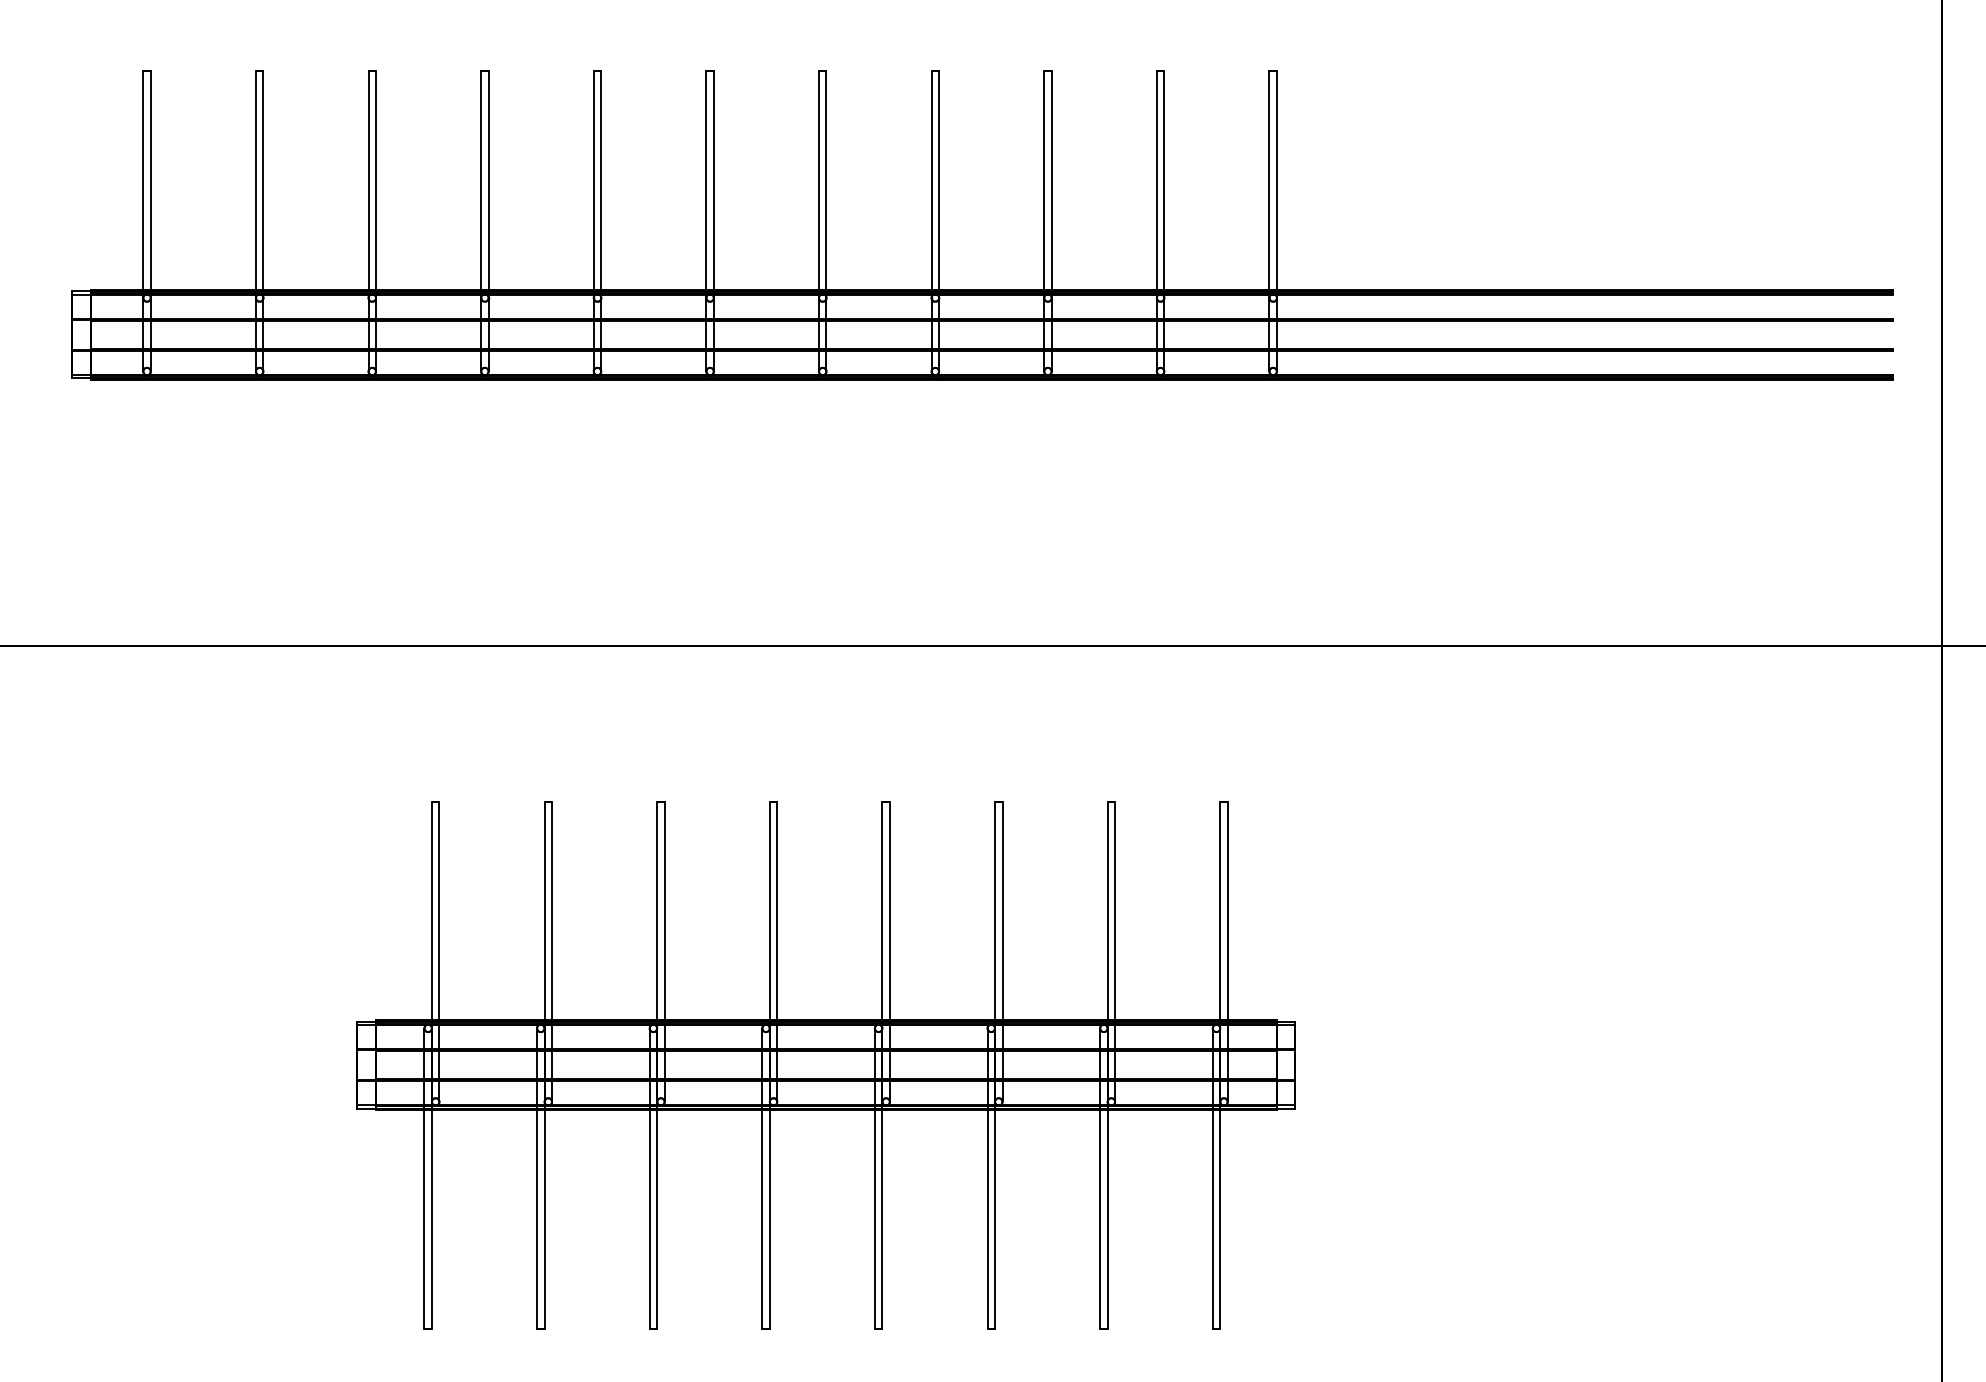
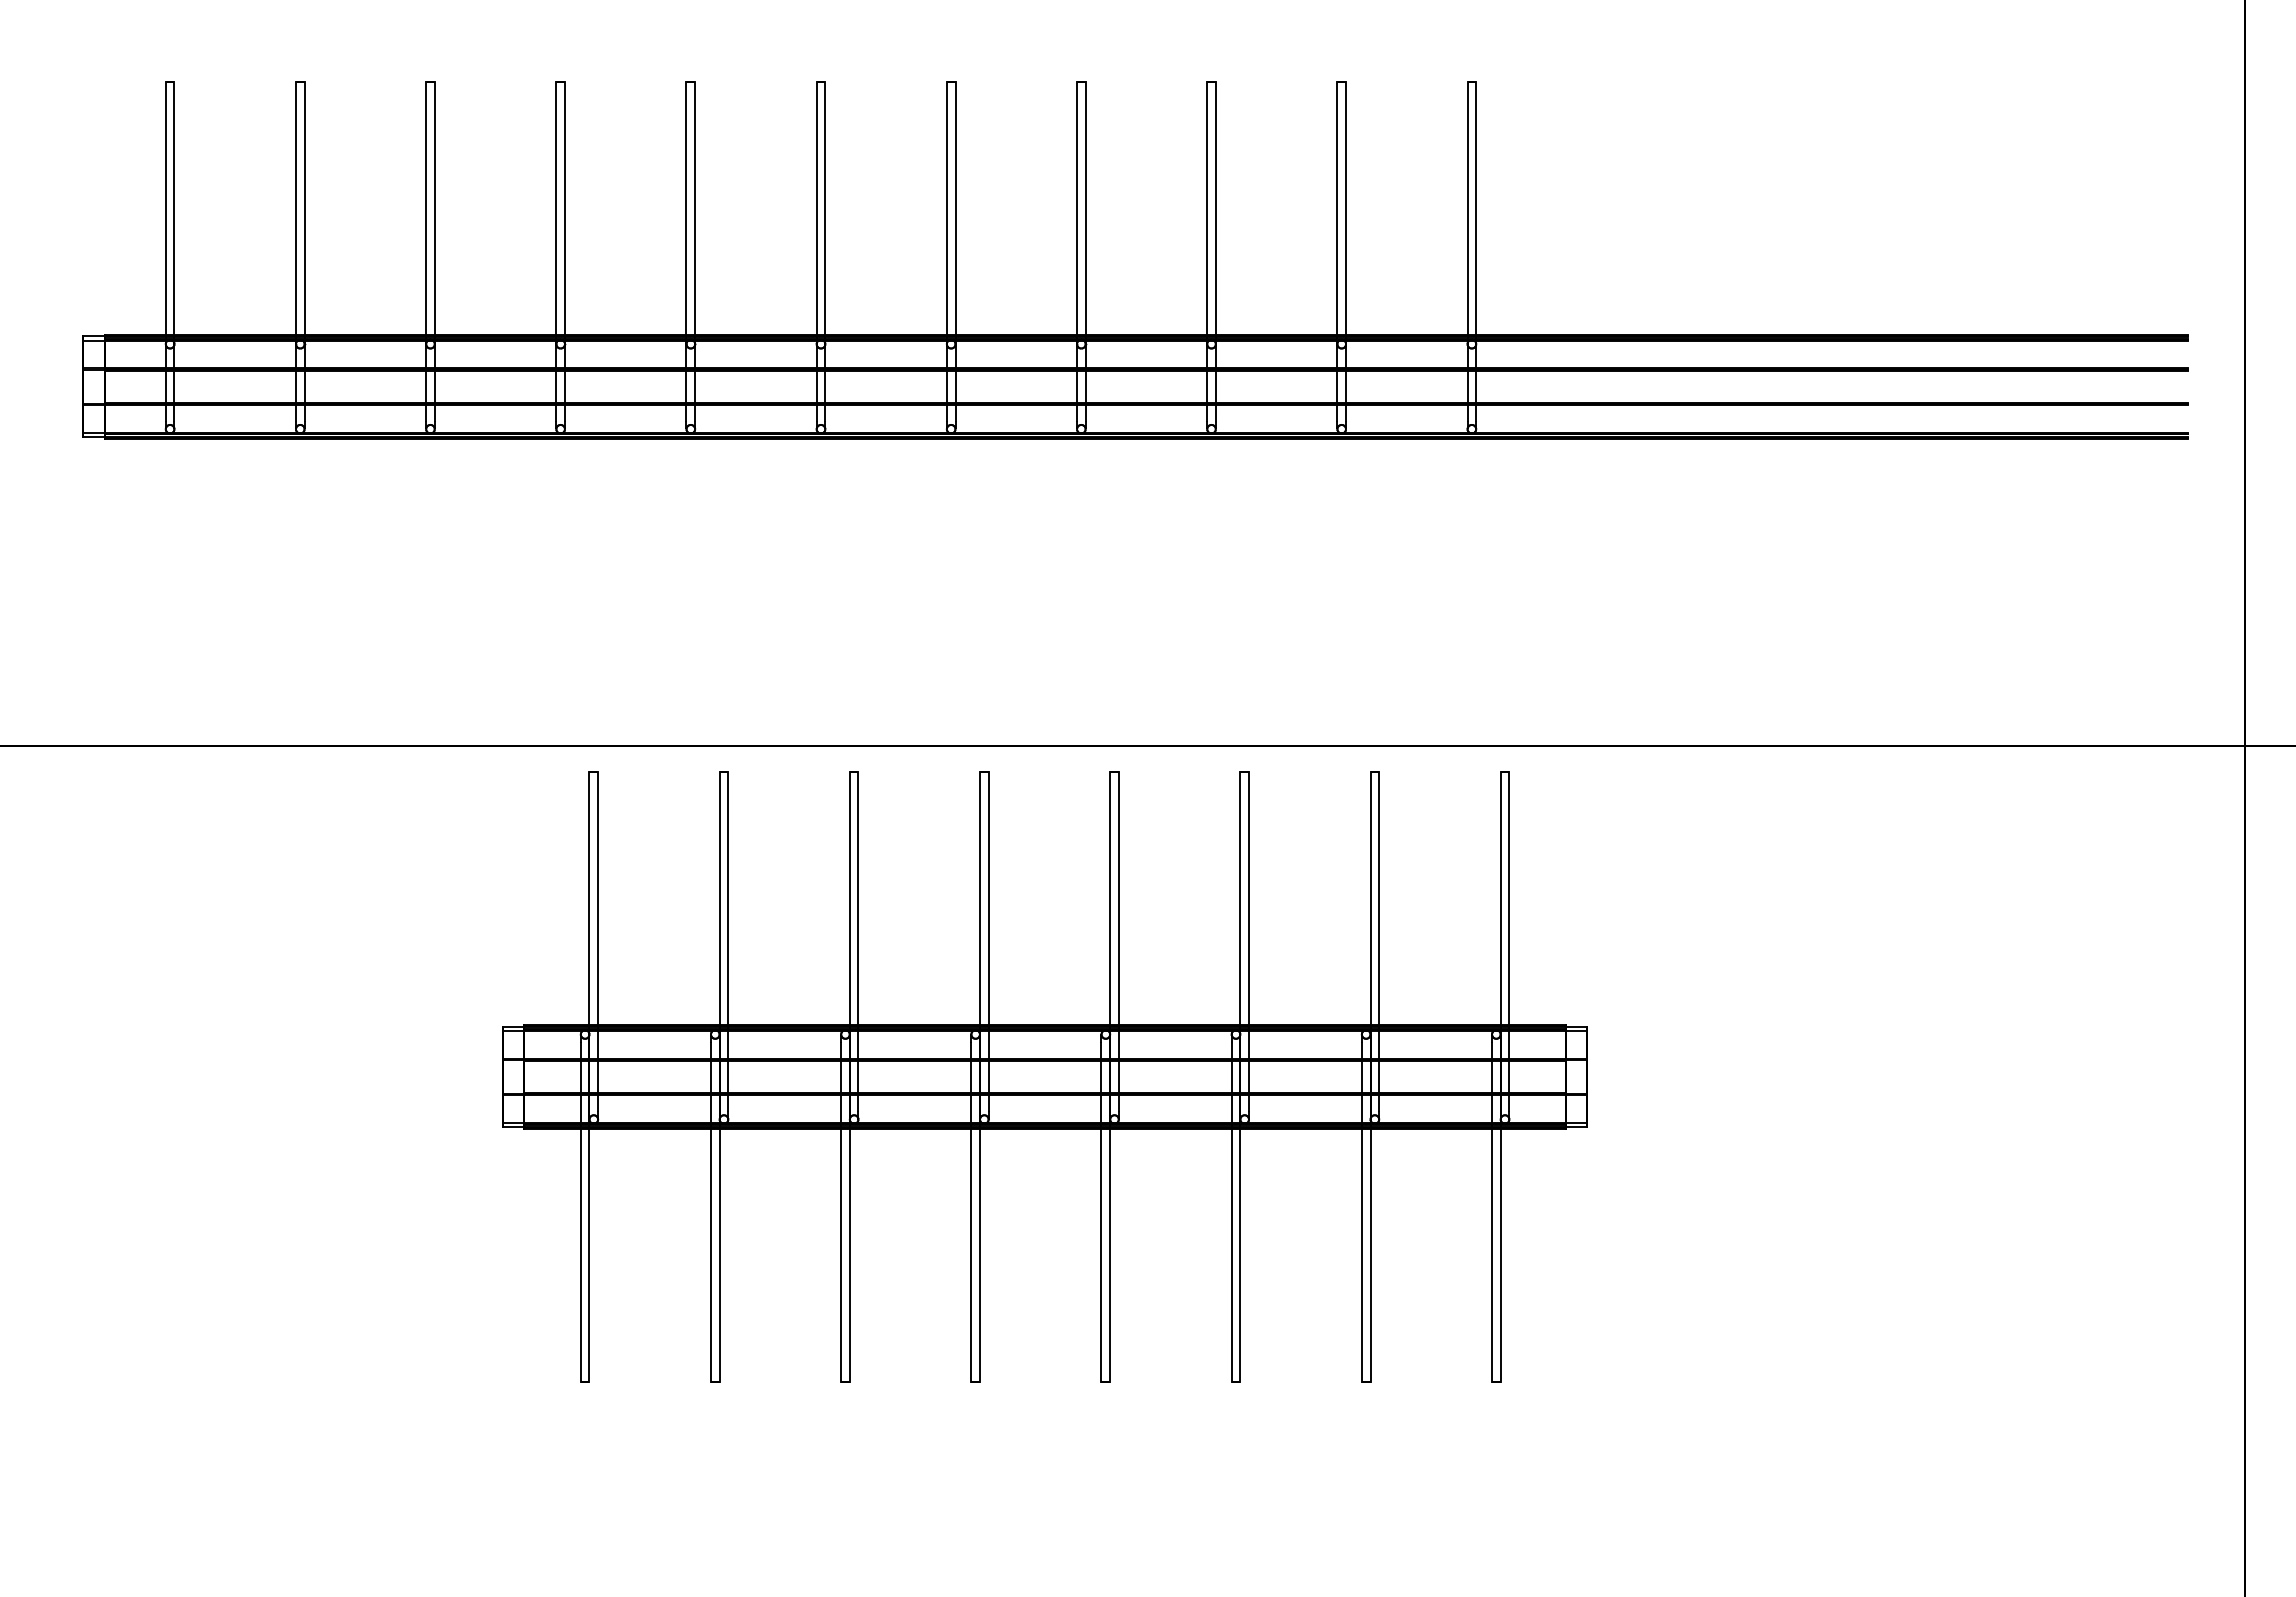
part: (825, 1064) -> (1044, 1076), moved

